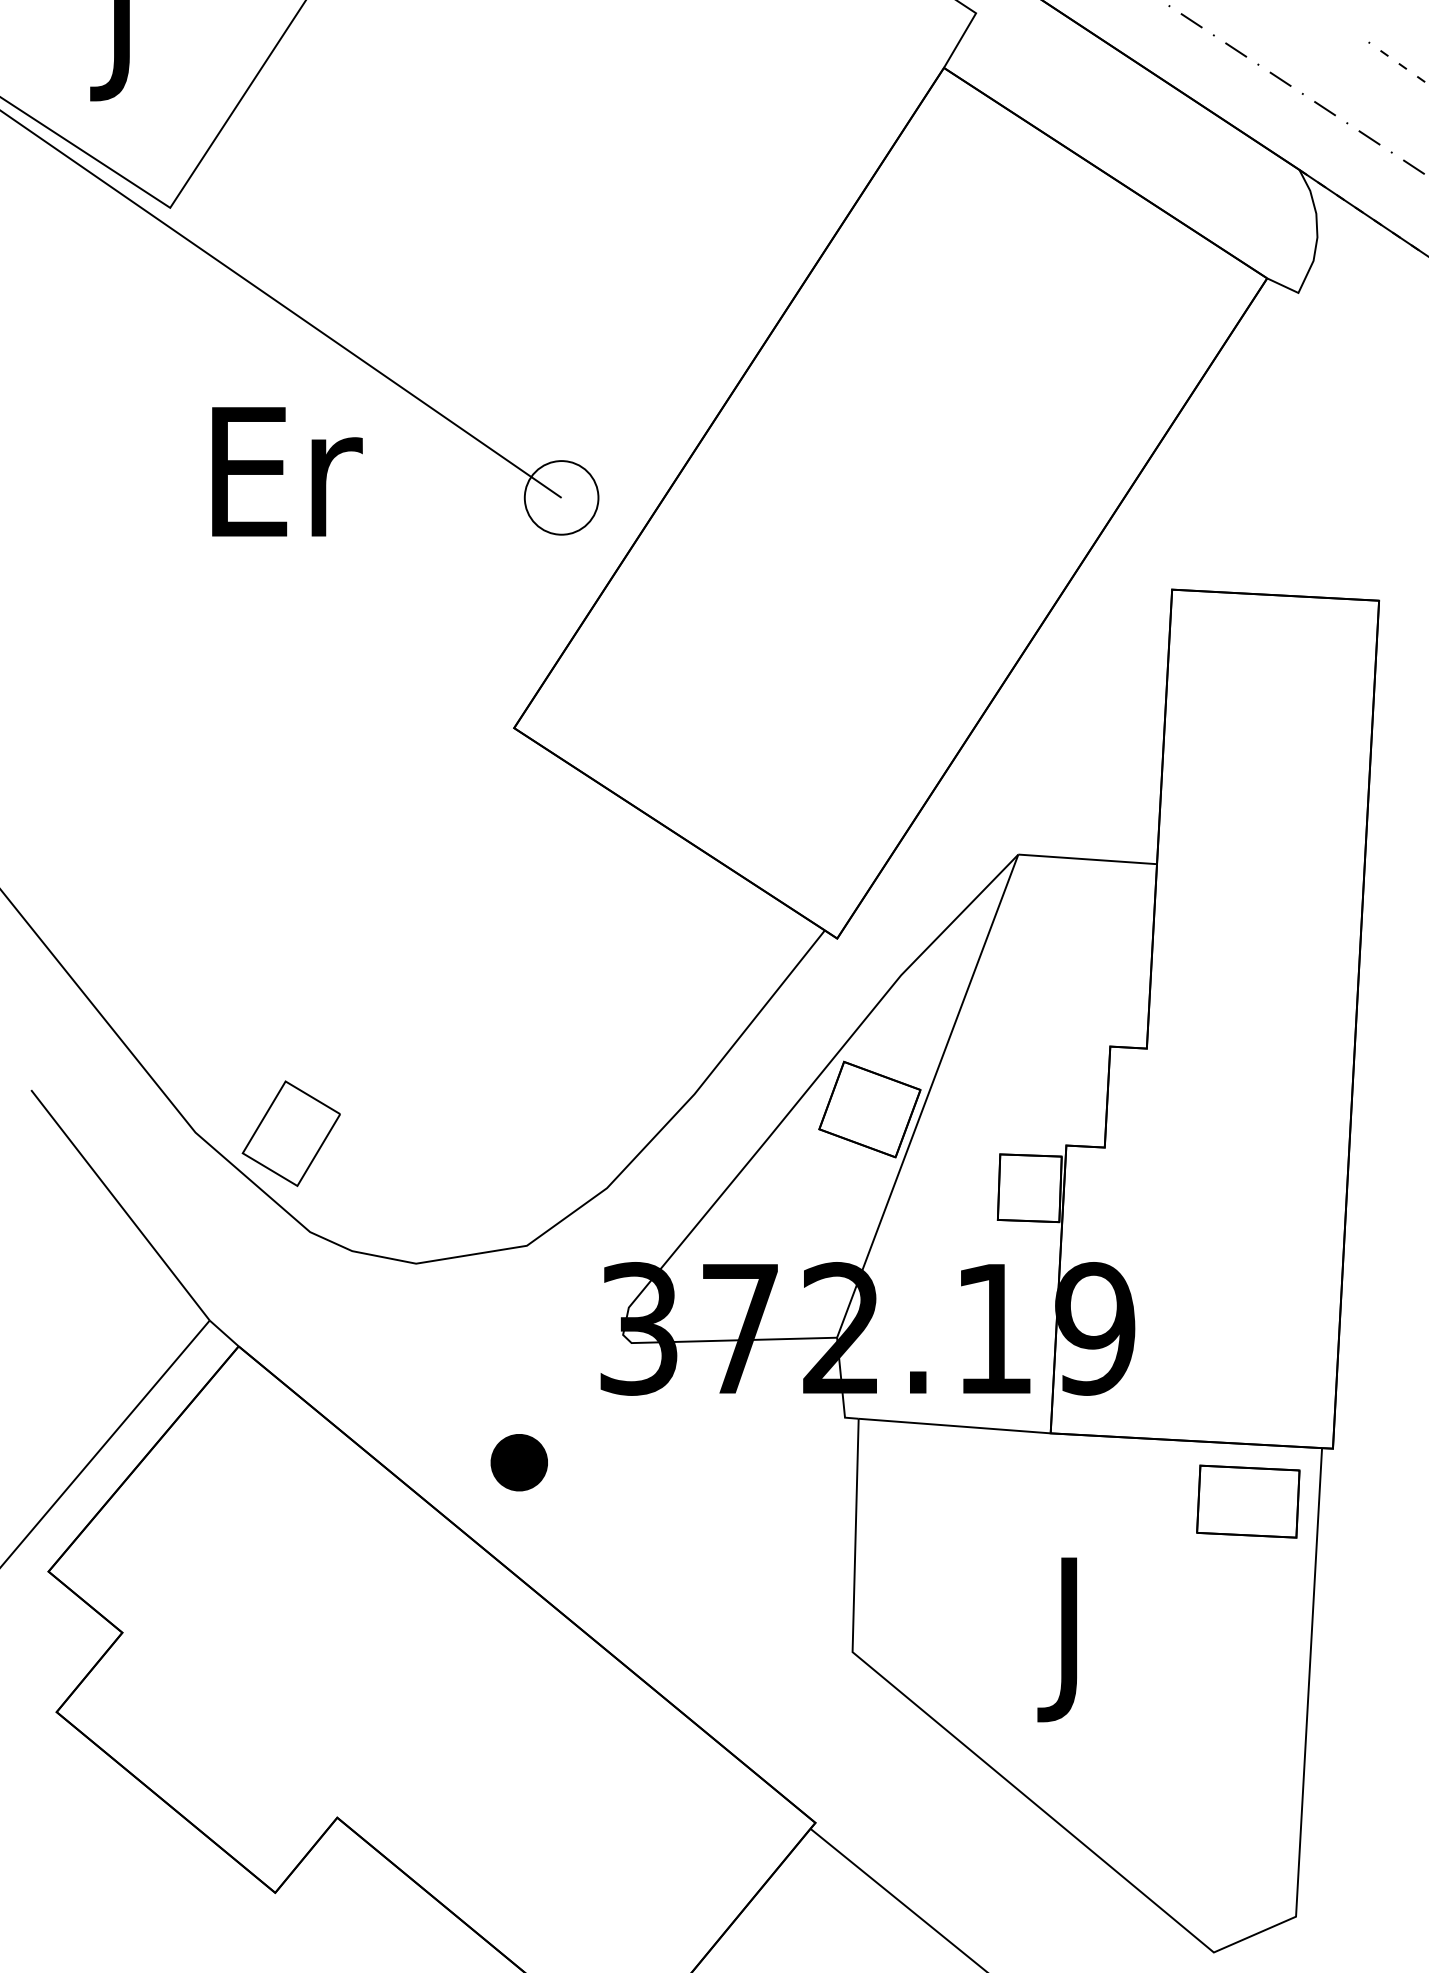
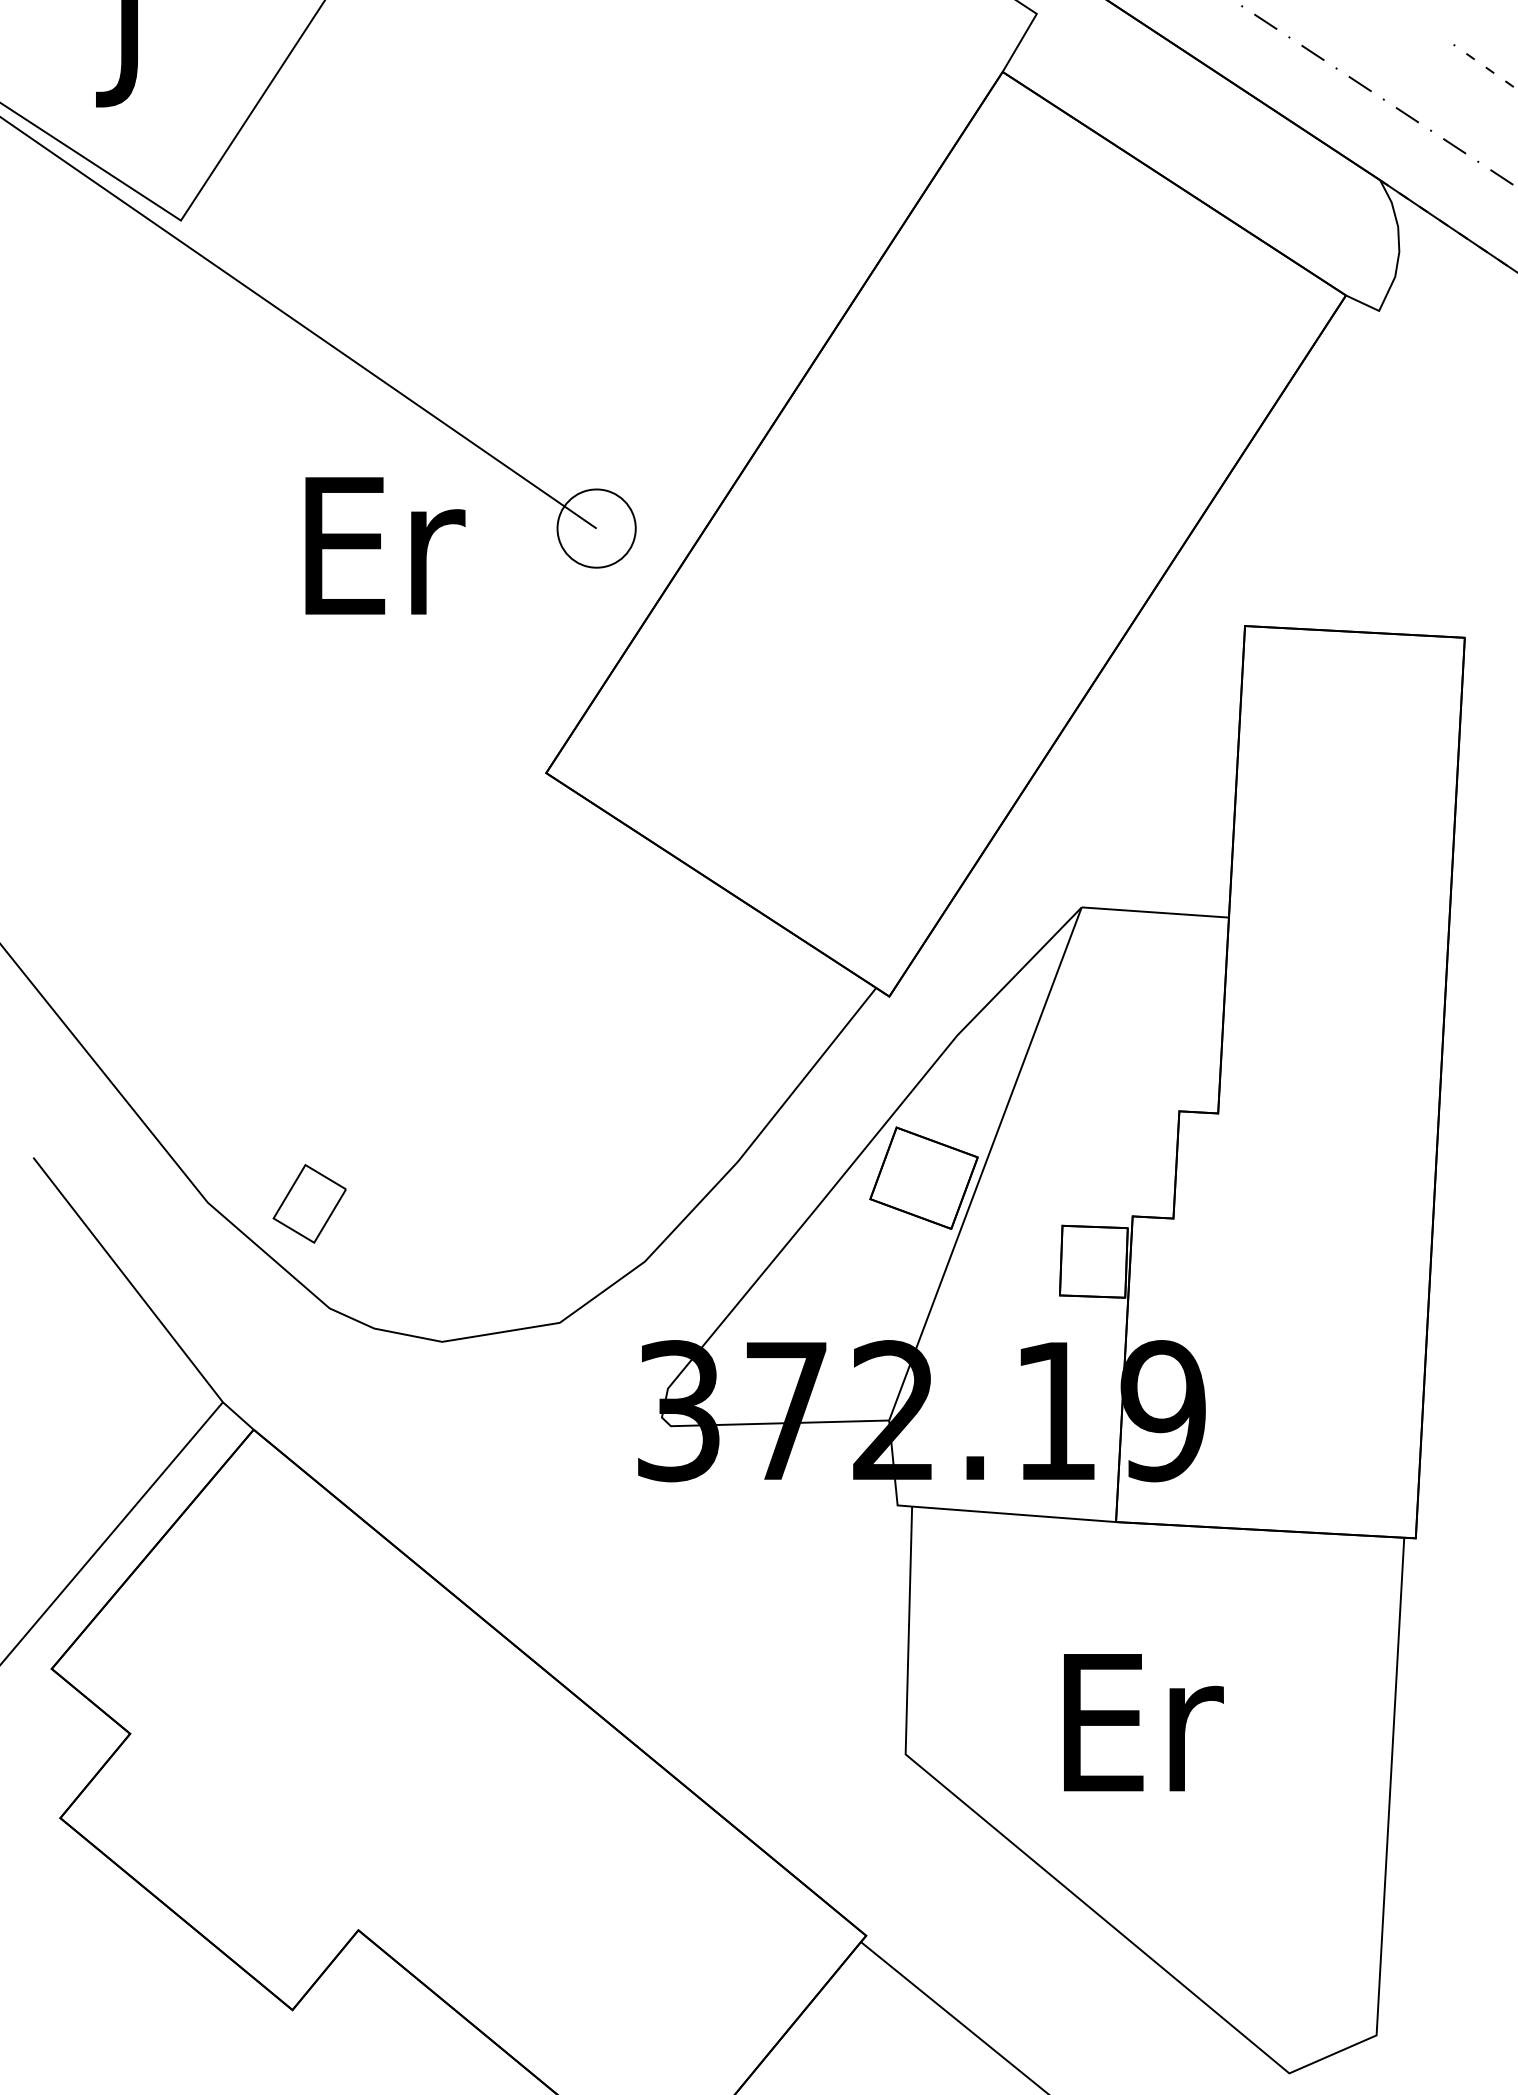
text: (287, 471) -> (385, 545), moved
part: (291, 1133) -> (309, 1203), size x0.7
part: (519, 1462) -> (551, 1552), removed
part: (1247, 1501) -> (1325, 1594), removed
text: (1076, 1639) -> (1143, 1741), J -> Er

